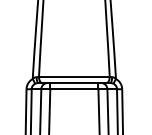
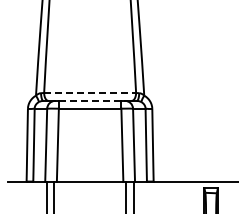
line: (74, 76) -> (90, 92), solid -> dashed
line: (74, 82) -> (90, 100), solid -> dashed

